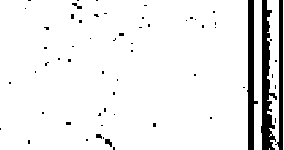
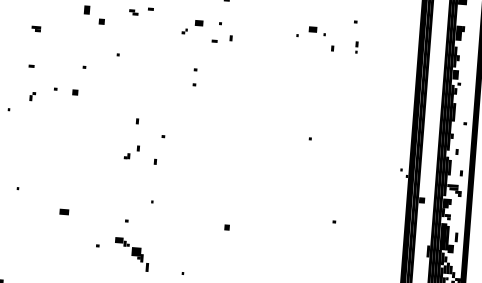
part: (190, 18) -> (310, 31), size x1.67
part: (118, 36) -> (192, 26), moved
part: (101, 111) -> (131, 150), moved

